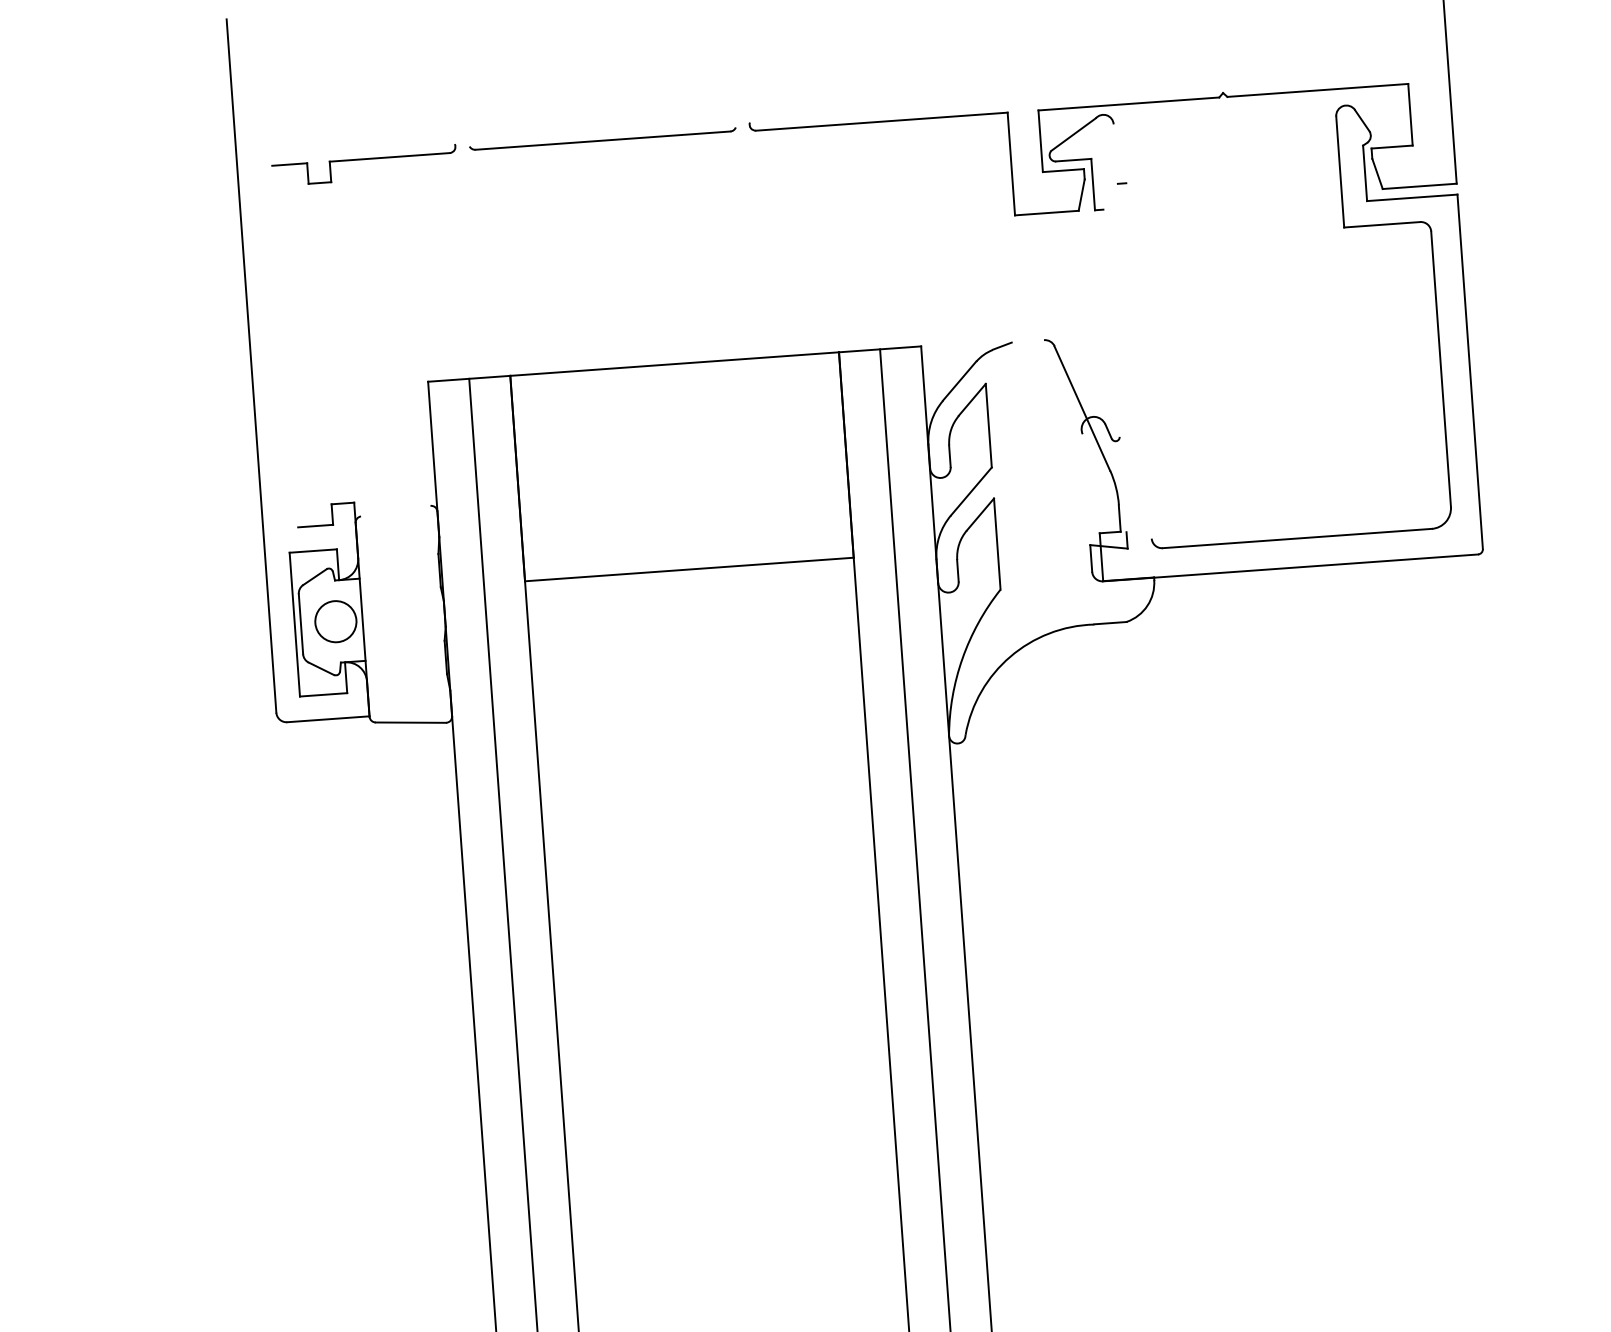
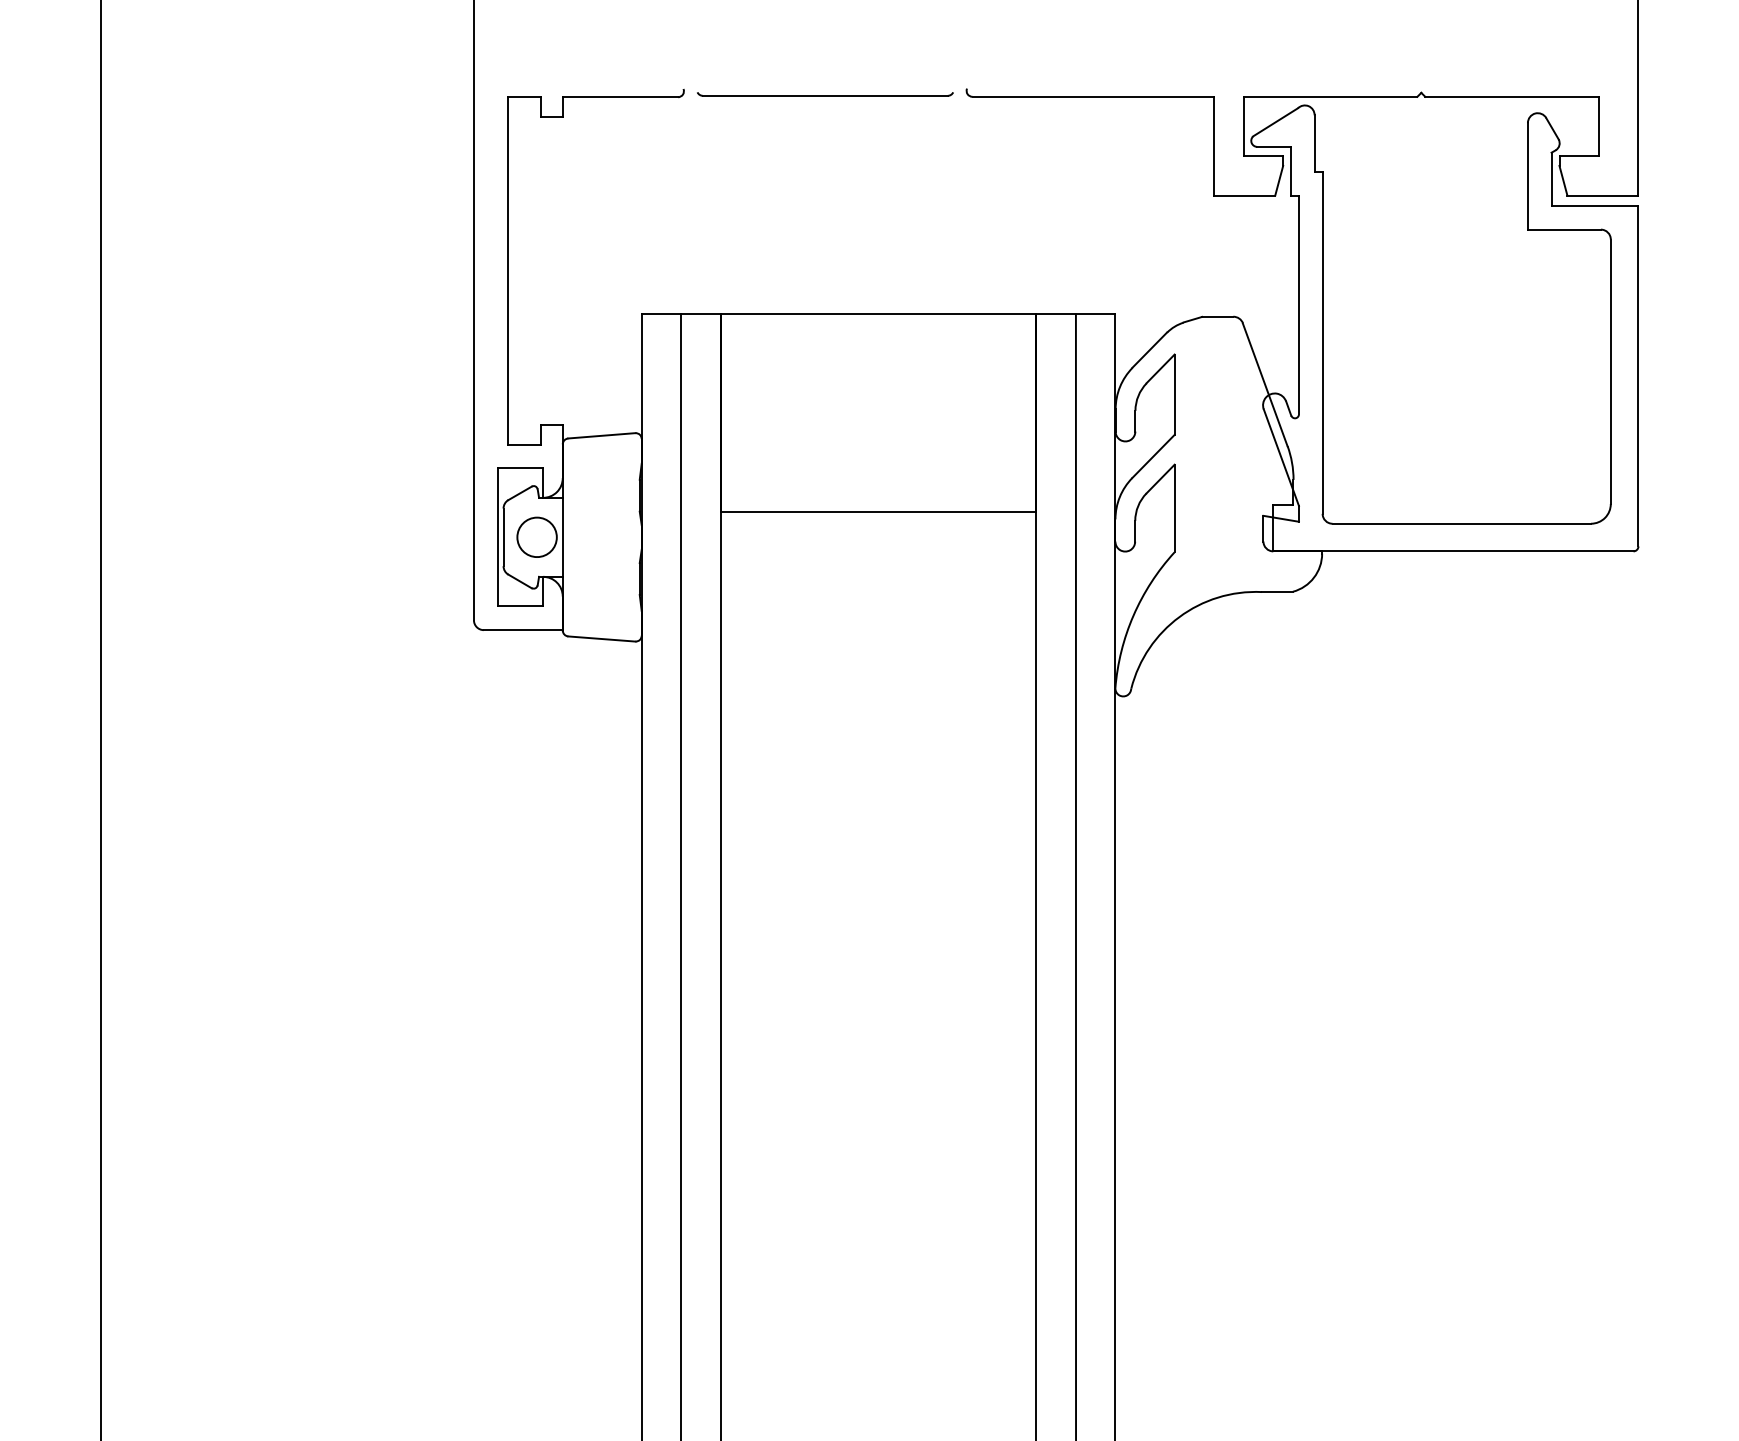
line: (1115, 153) -> (1314, 143), added
line: (1111, 323) -> (1298, 305), added
line: (1027, 341) -> (1217, 316), added
line: (285, 346) -> (507, 270), added
line: (1138, 360) -> (1322, 342), added
line: (1103, 483) -> (1280, 457), added
line: (395, 510) -> (601, 435), added

